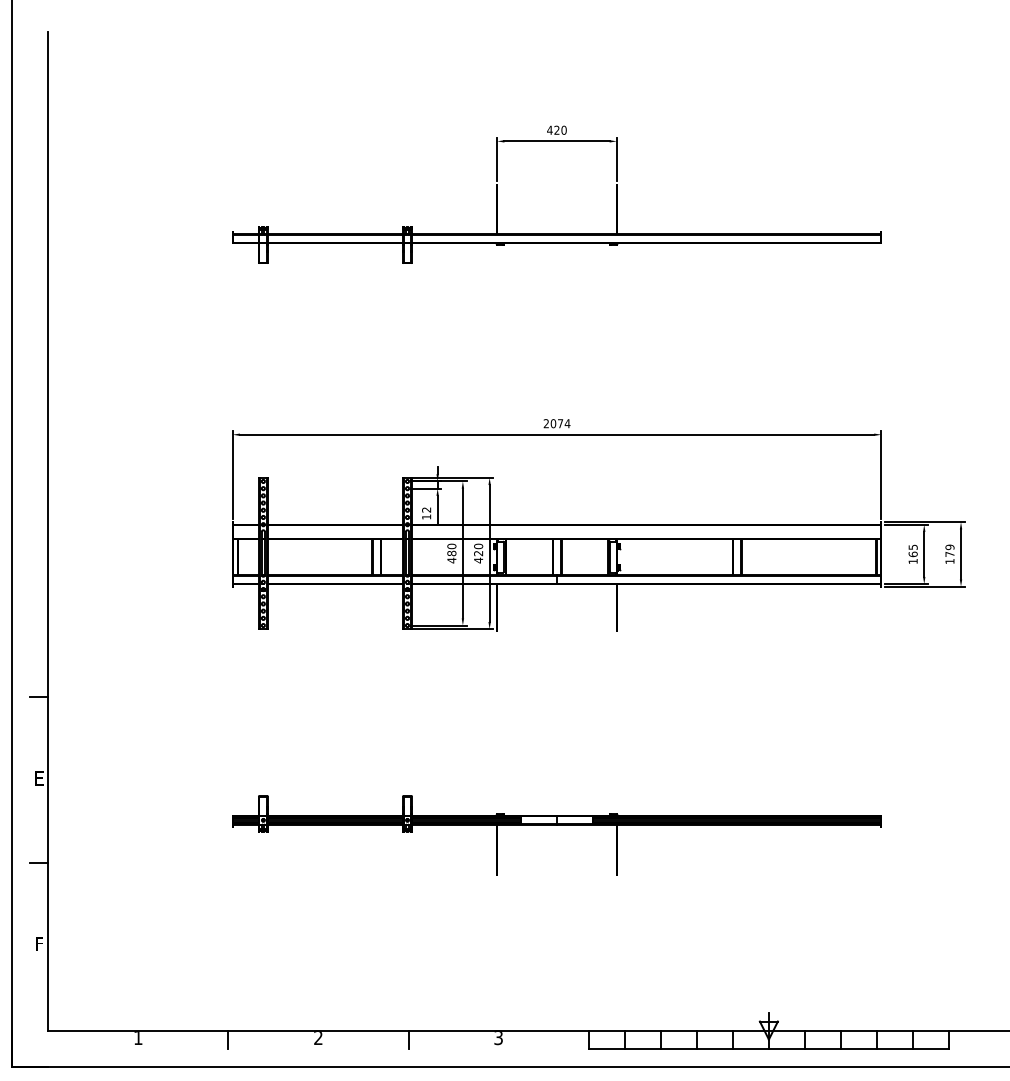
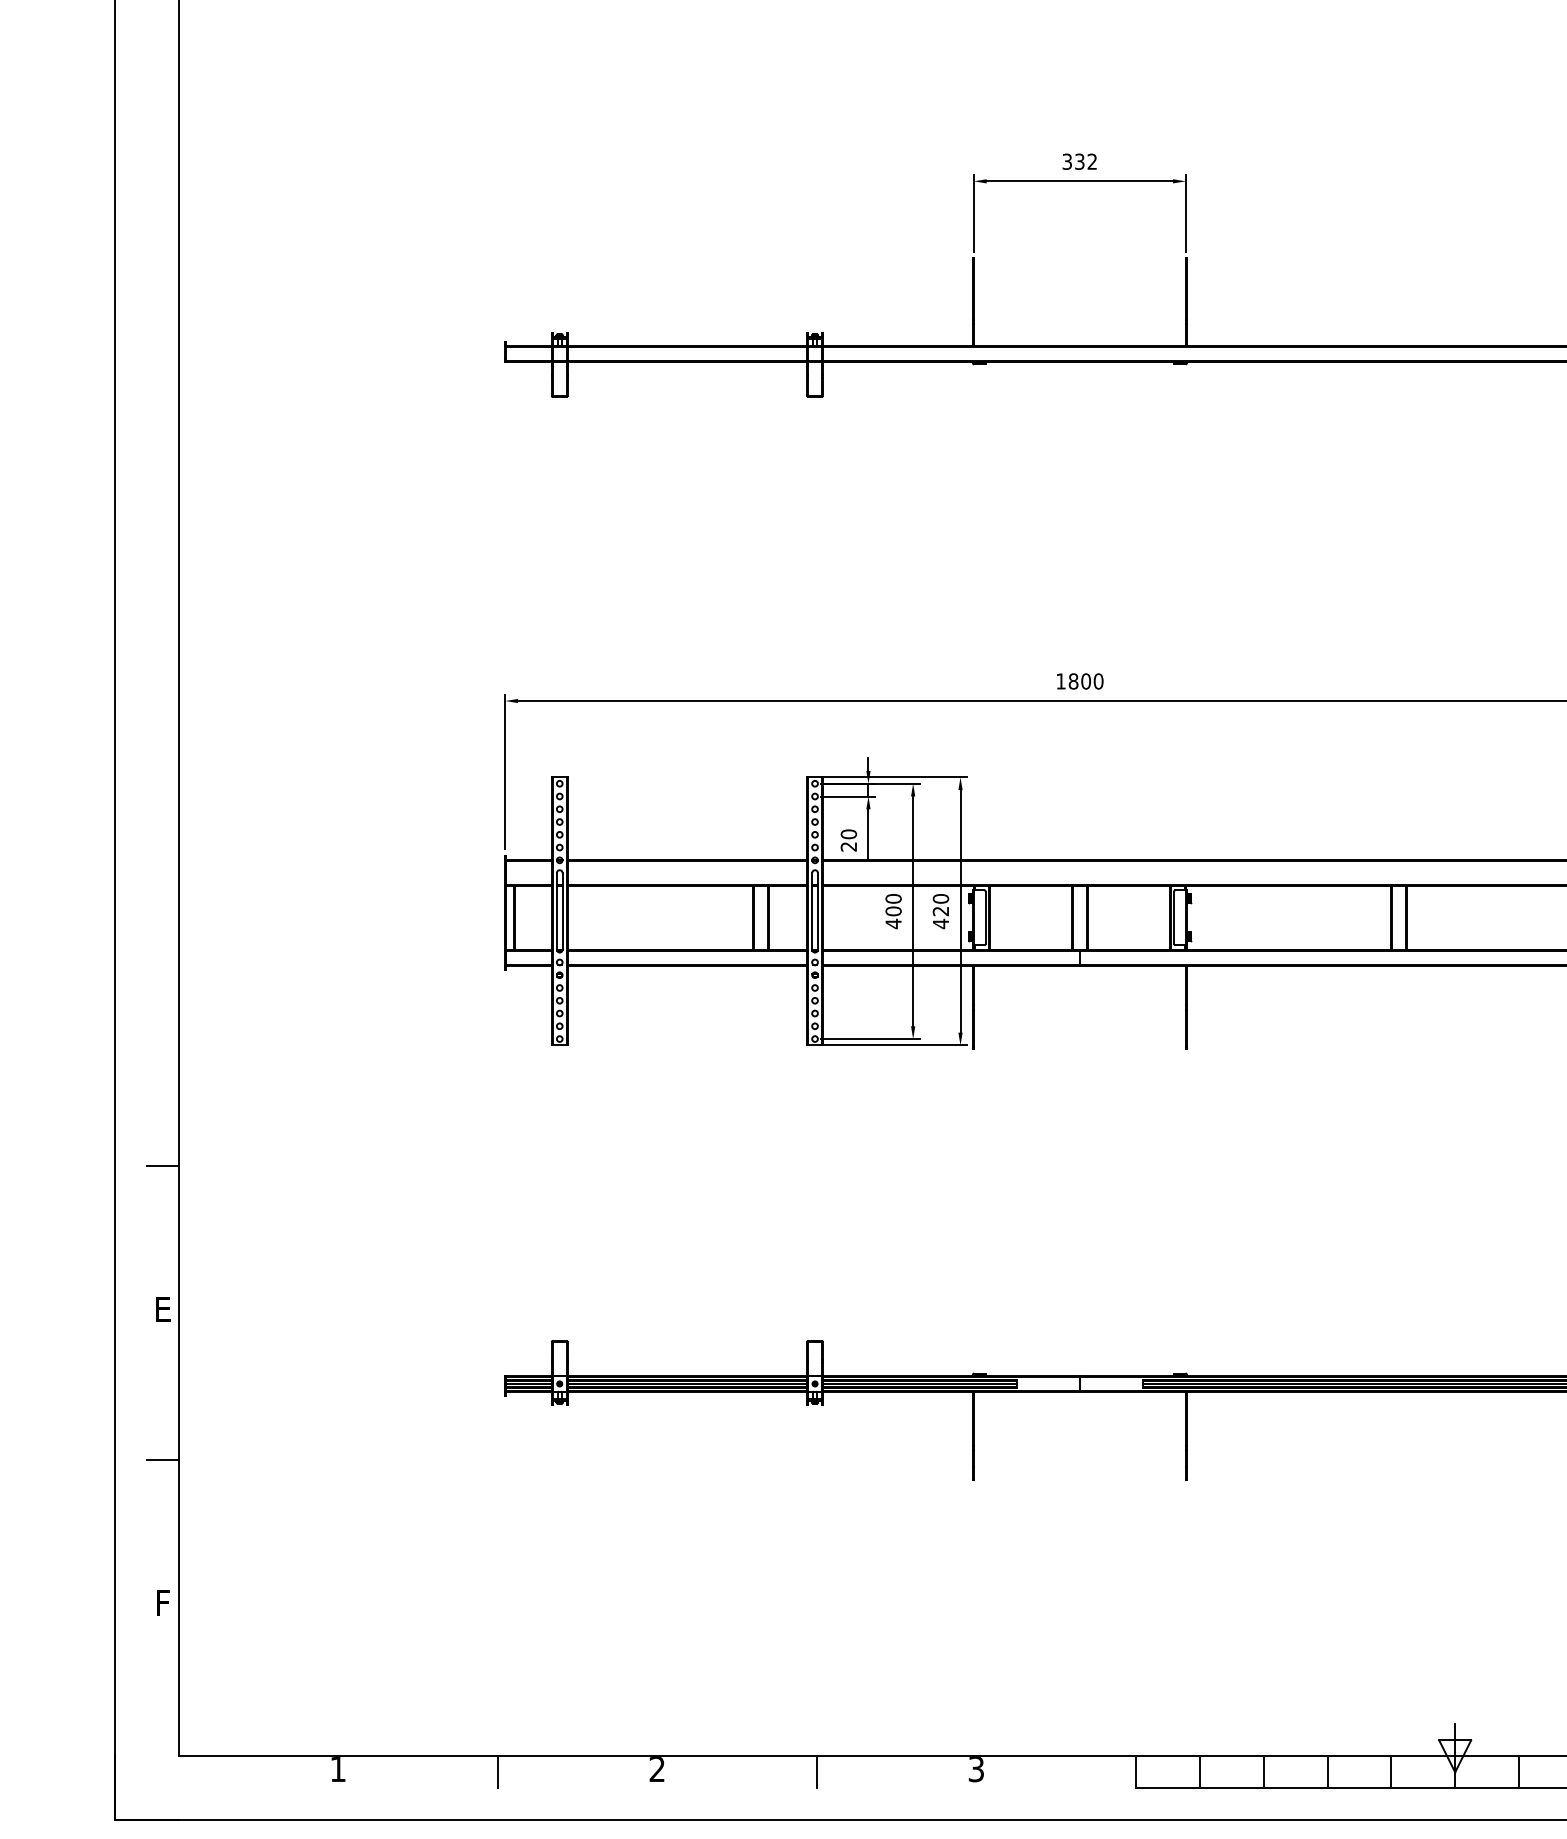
text: (556, 129) -> (1078, 160), 420 -> 332
text: (556, 423) -> (1078, 681), 2074 -> 1800
text: (426, 513) -> (848, 840), 12 -> 20
text: (451, 553) -> (892, 911), 480 -> 400

